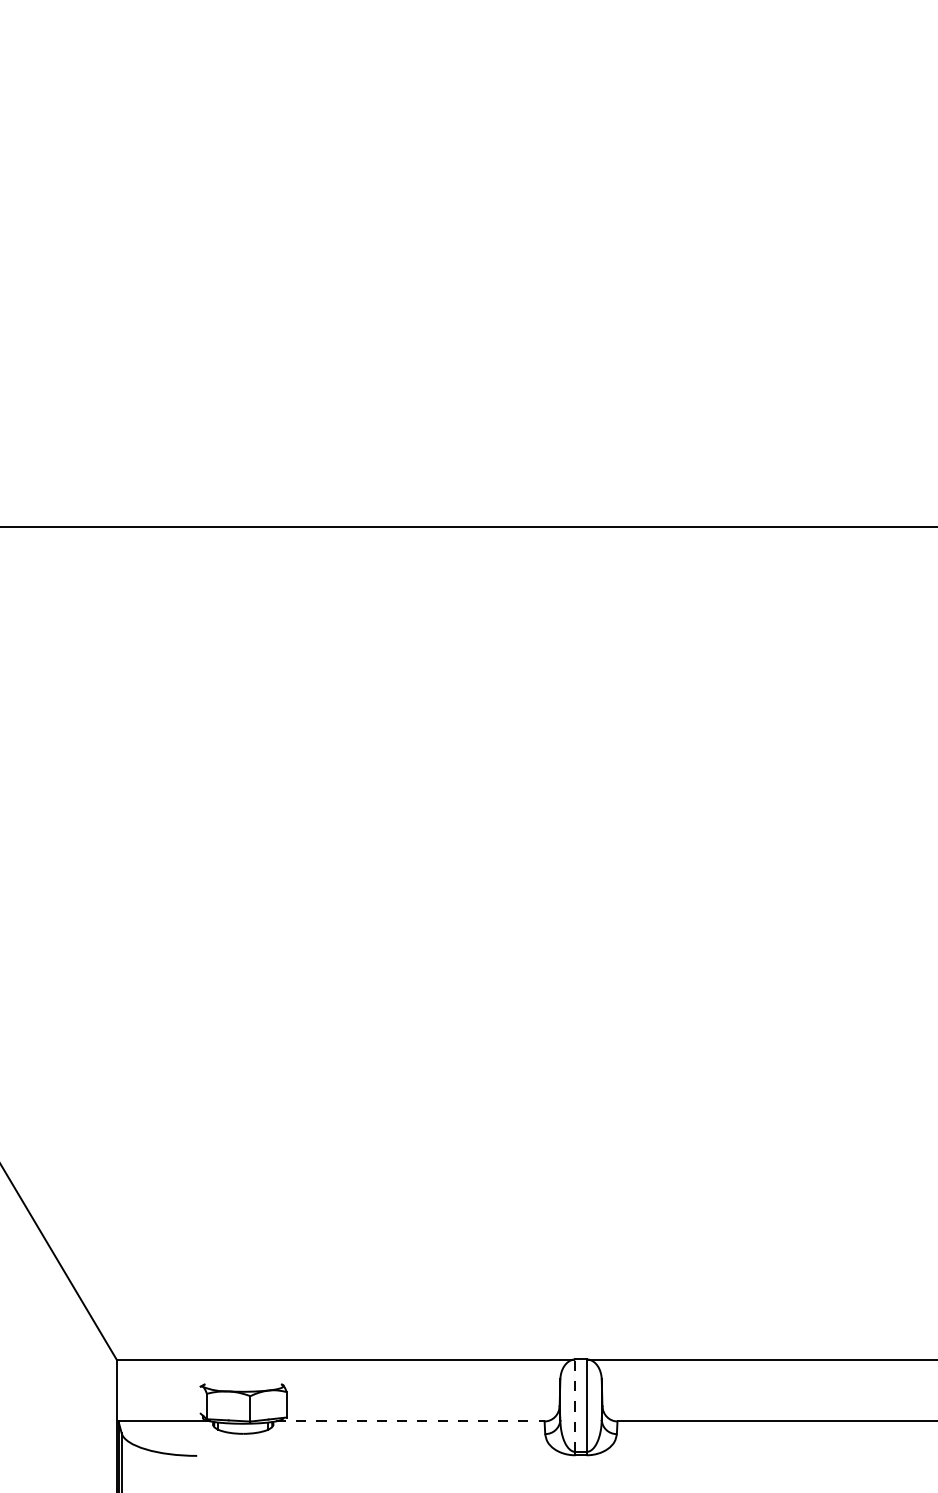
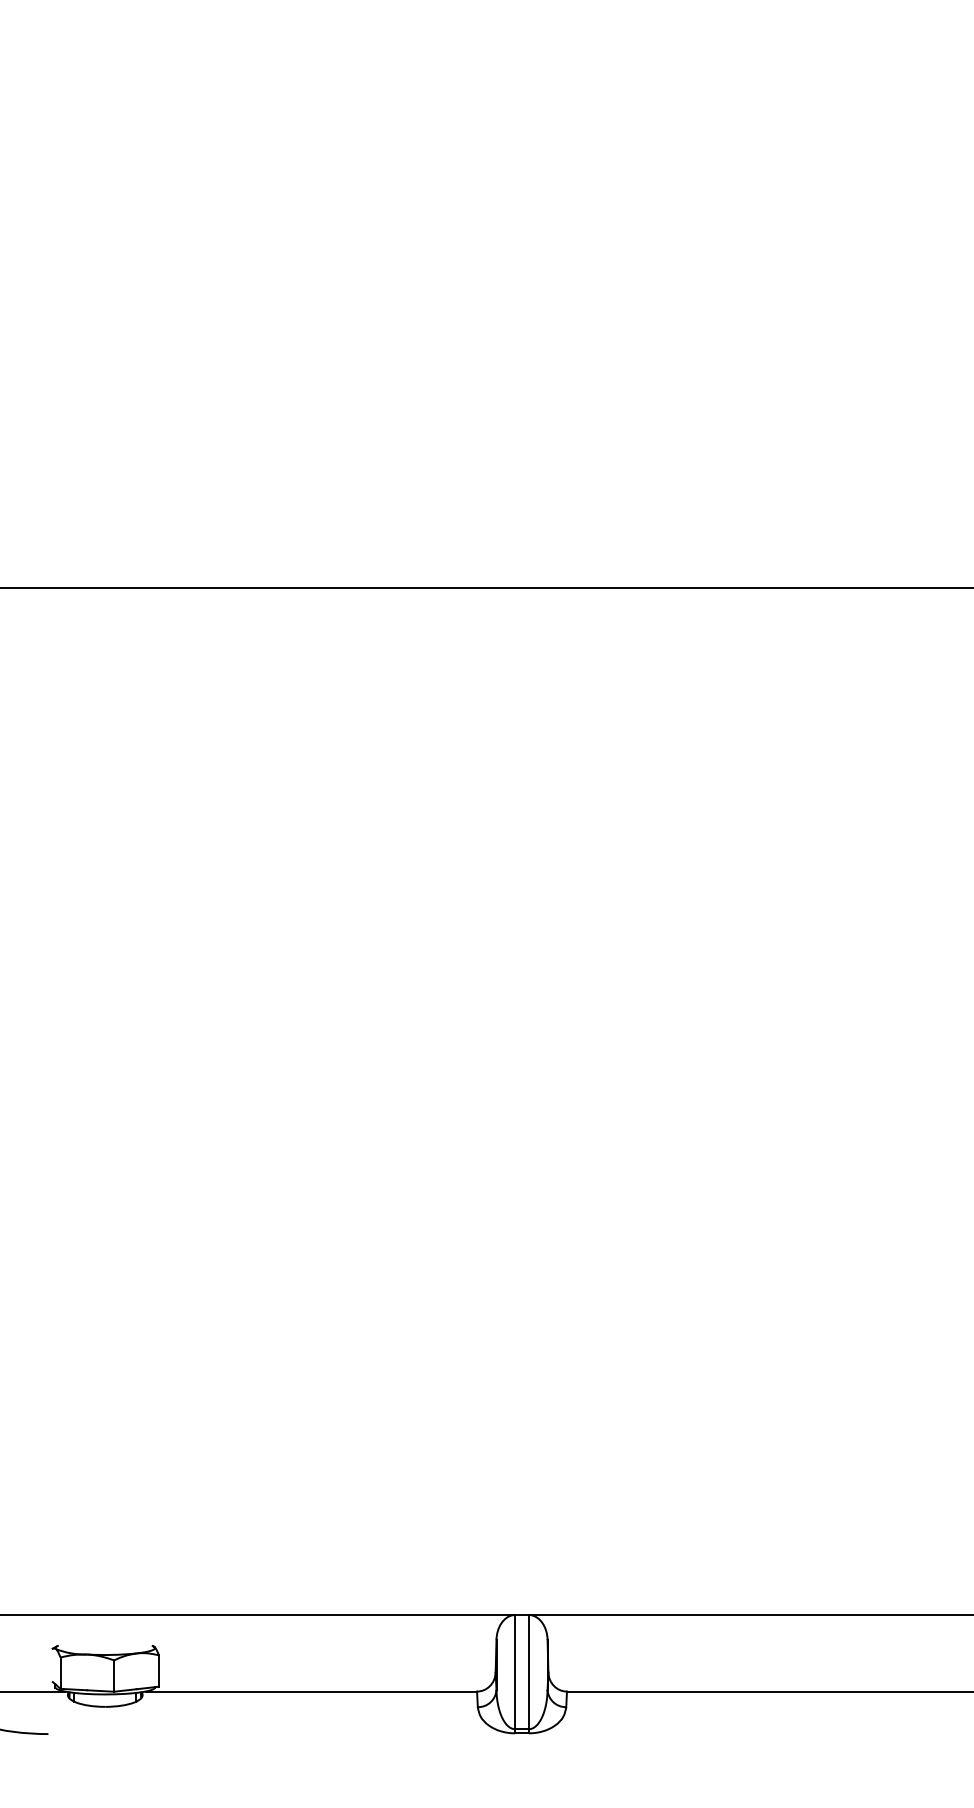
line: (575, 1405) -> (515, 1671), dashed -> solid
line: (410, 1421) -> (311, 1691), dashed -> solid

